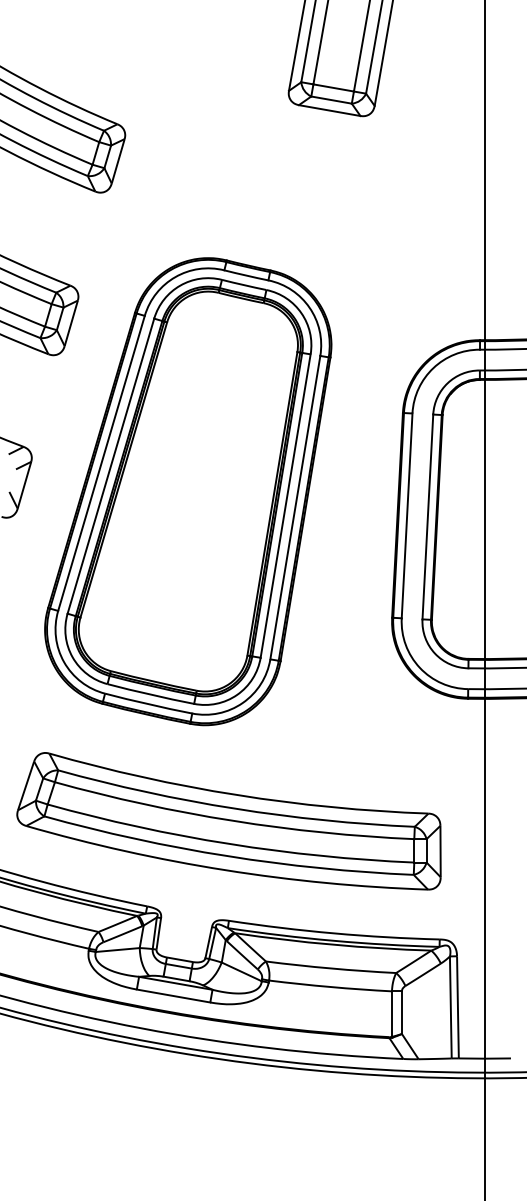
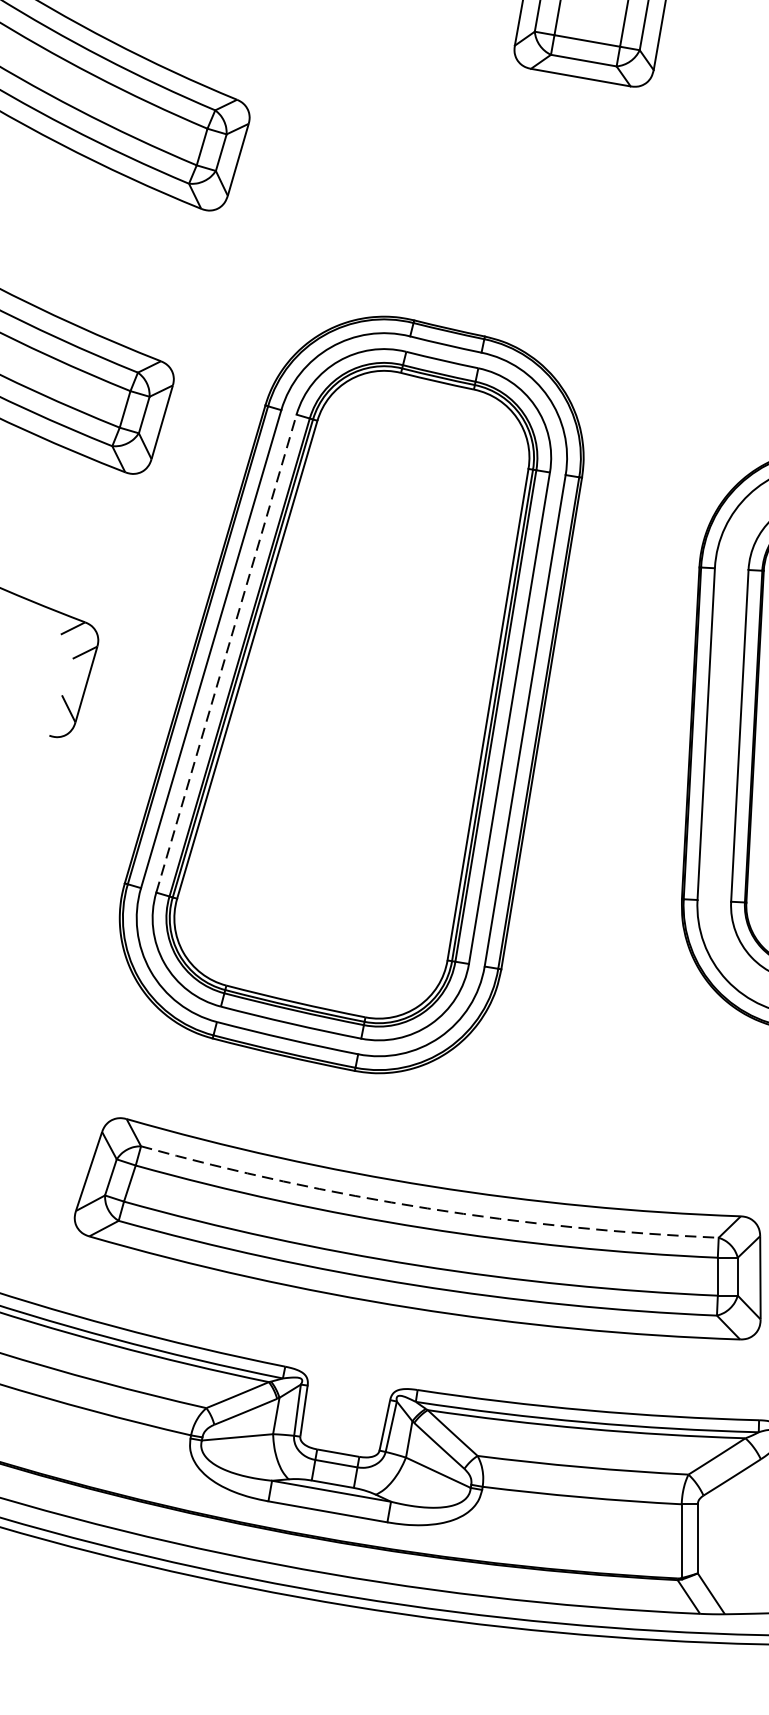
line: (110, 466) -> (225, 654), solid -> dashed
arc: (234, 808) -> (426, 1208), solid -> dashed

